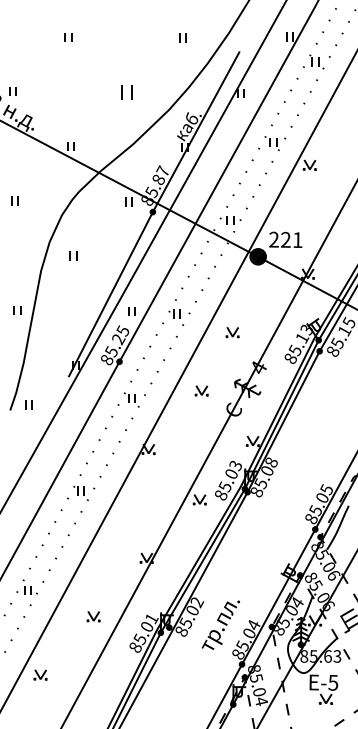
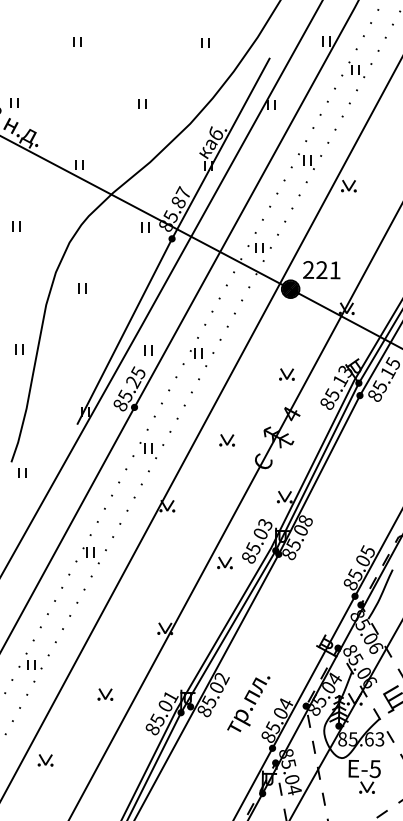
part: (126, 91) -> (142, 103), size x0.62
part: (232, 332) -> (286, 374), moved
part: (28, 404) -> (22, 472), moved

